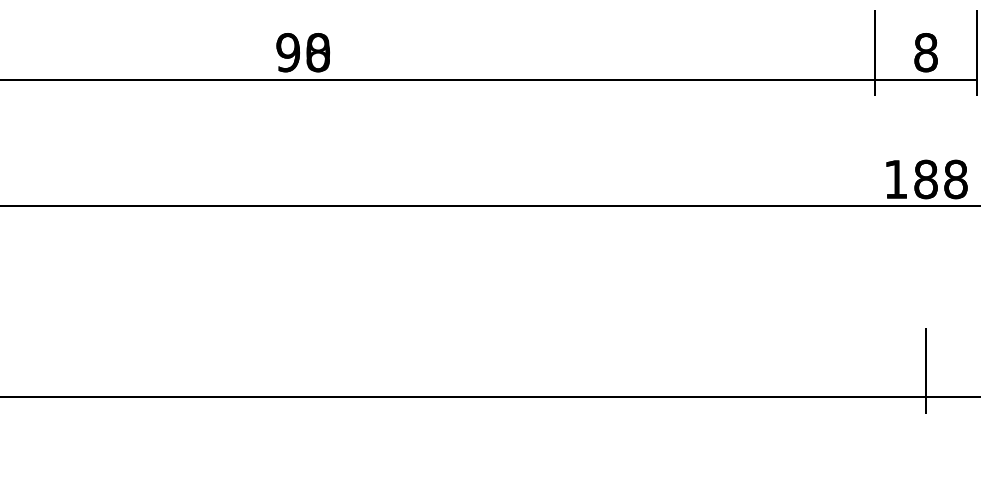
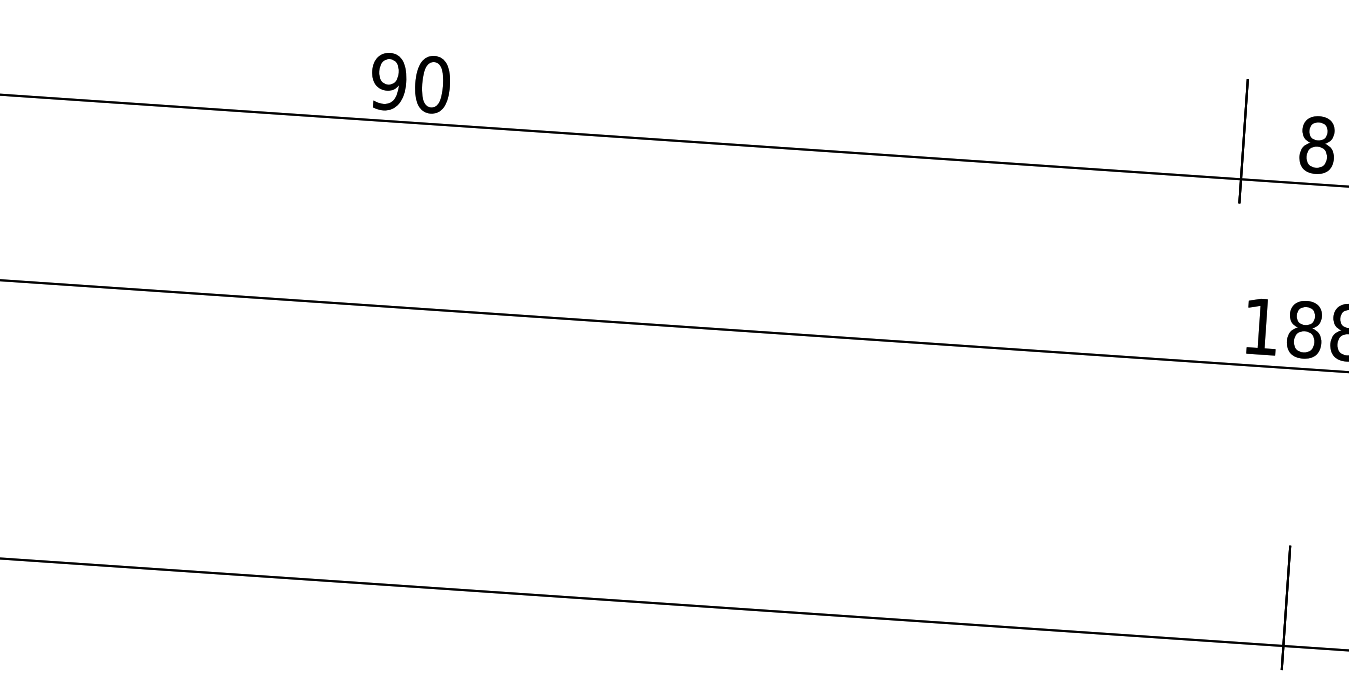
text: (318, 52) -> (432, 84), 98 -> 90

